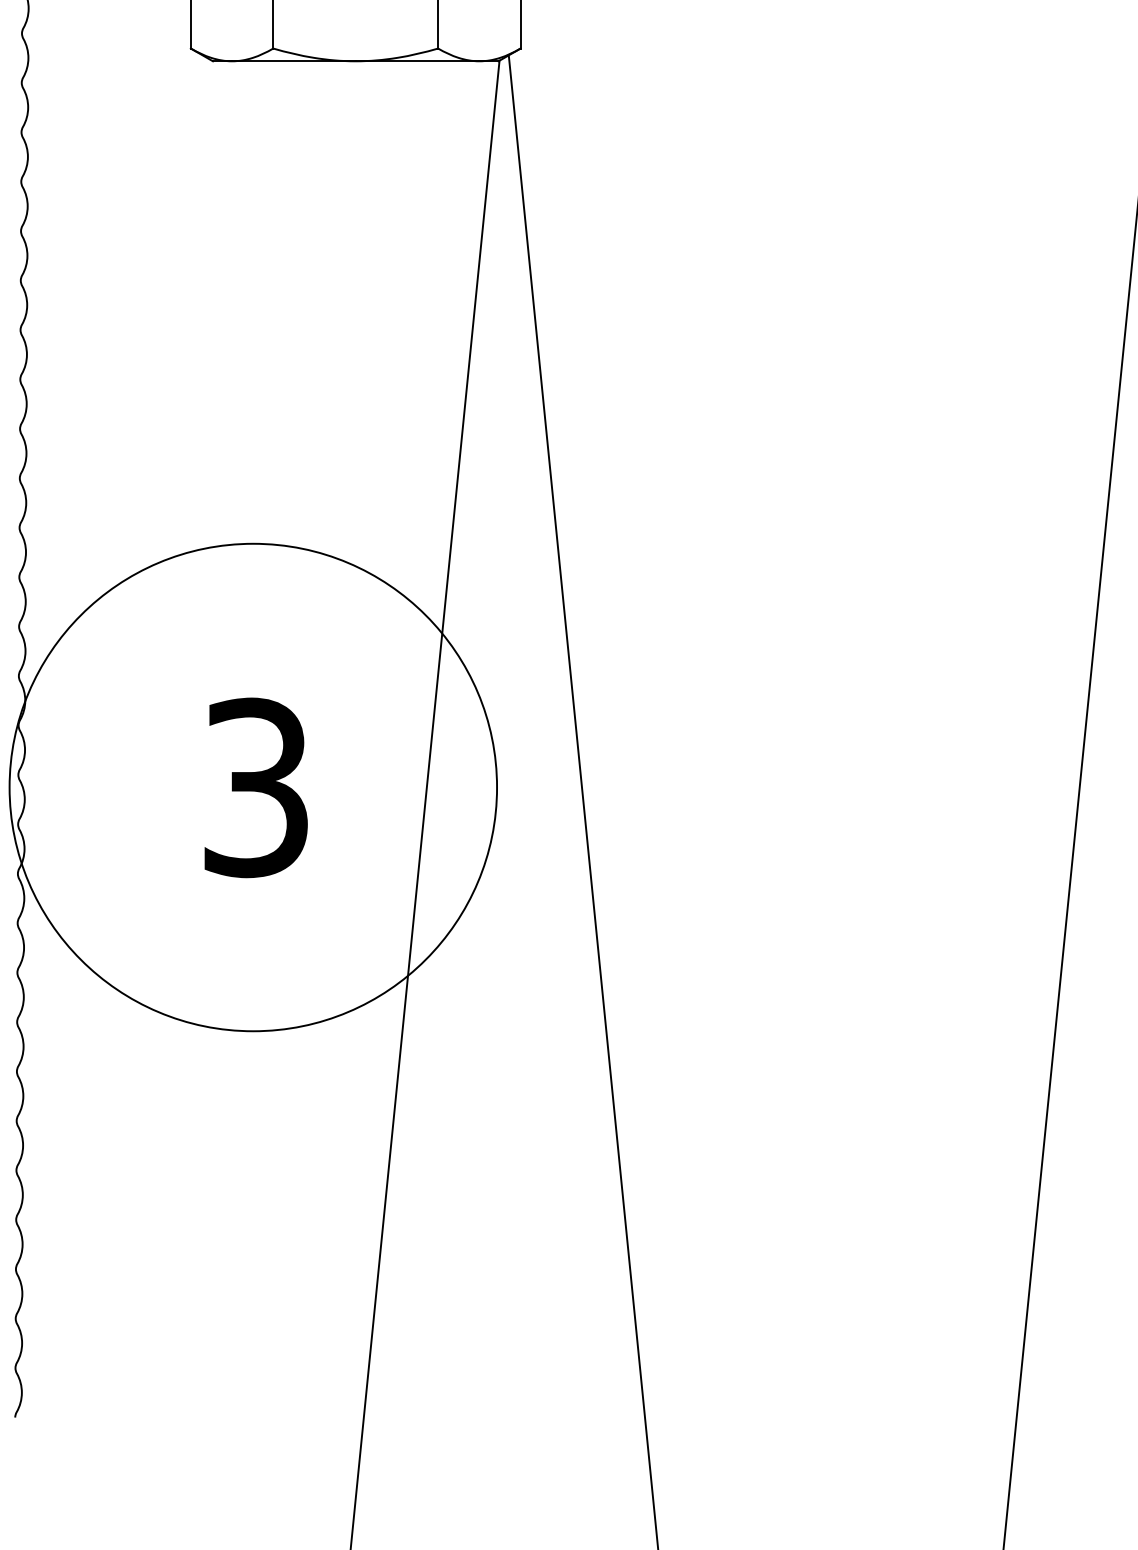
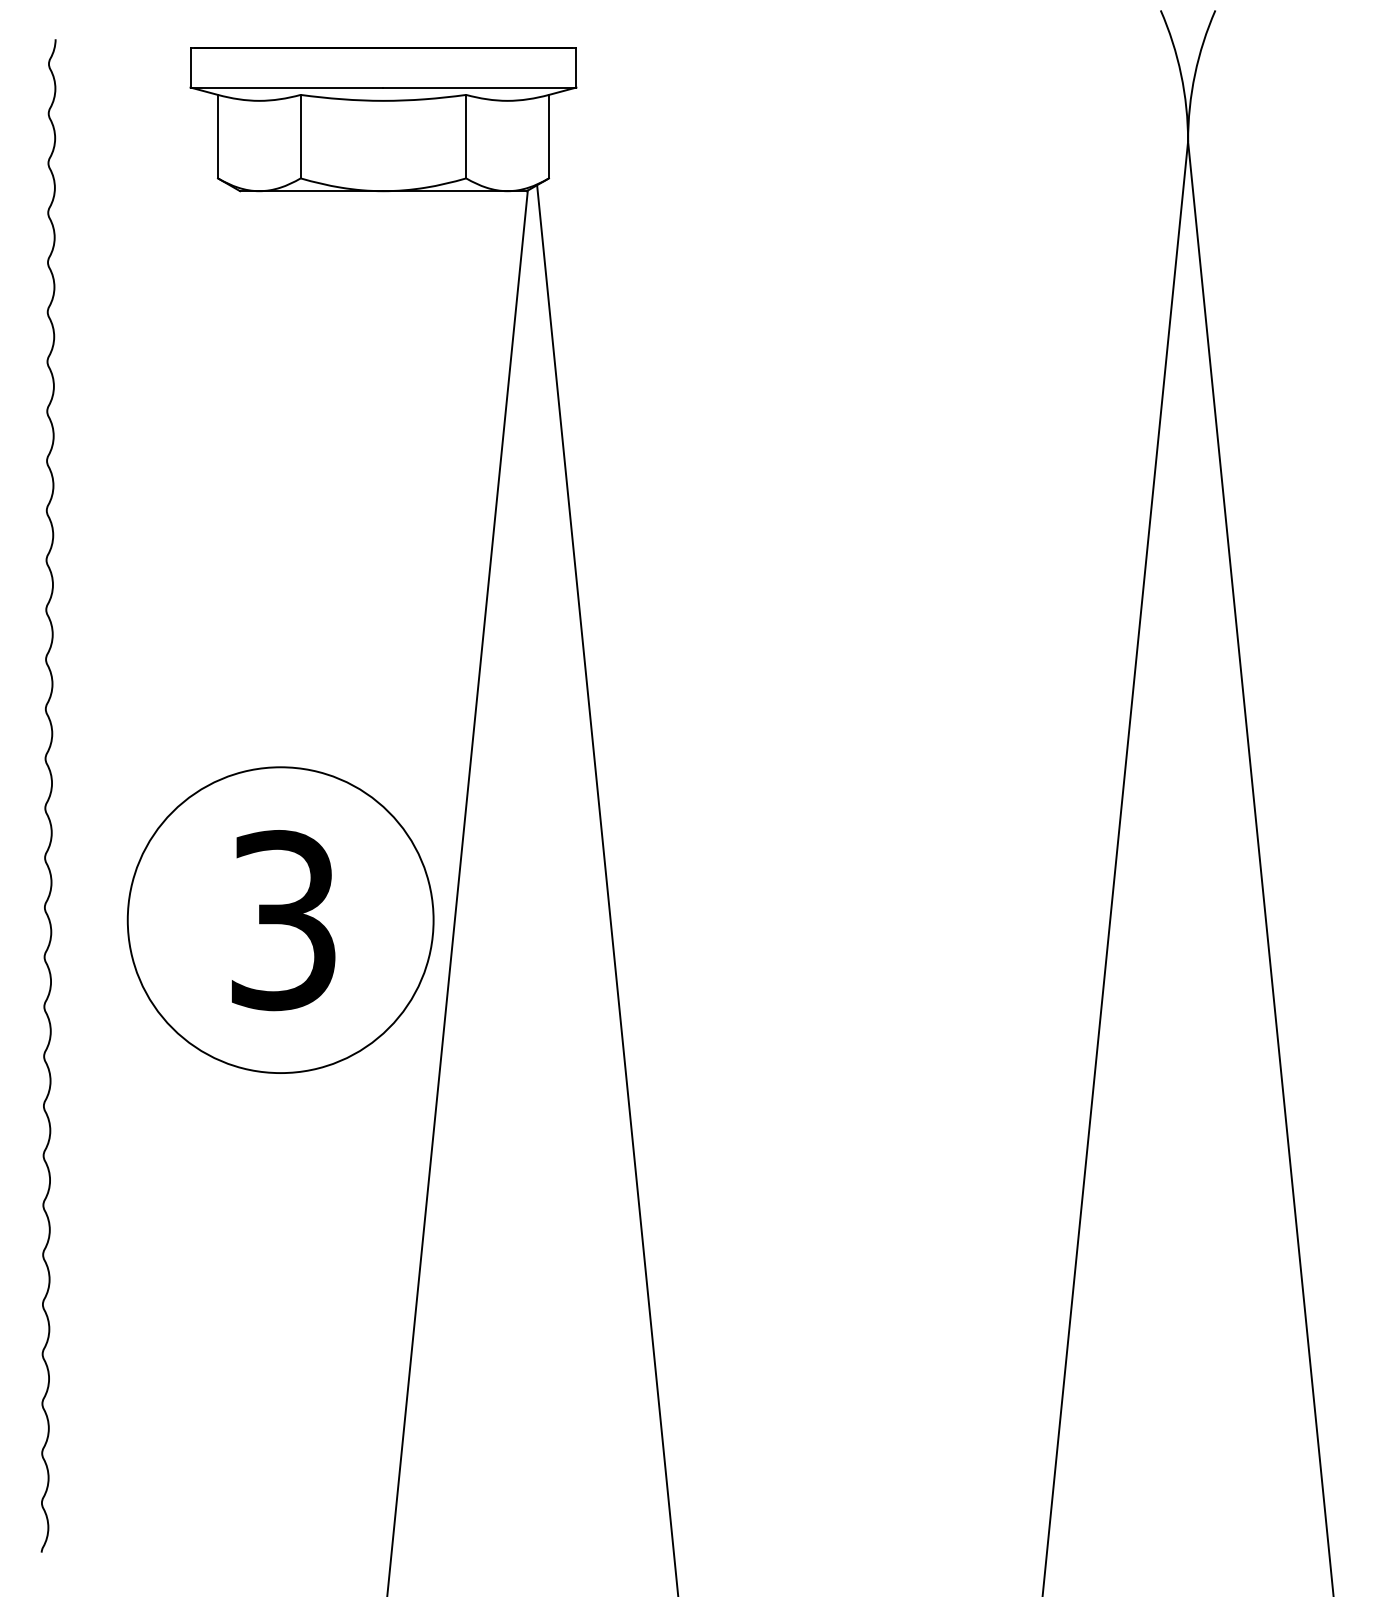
circle: (253, 787) -> (280, 920), size x0.62

